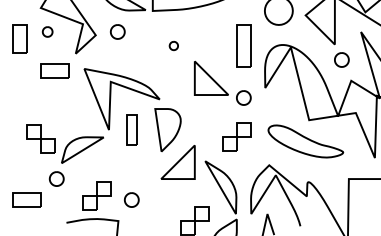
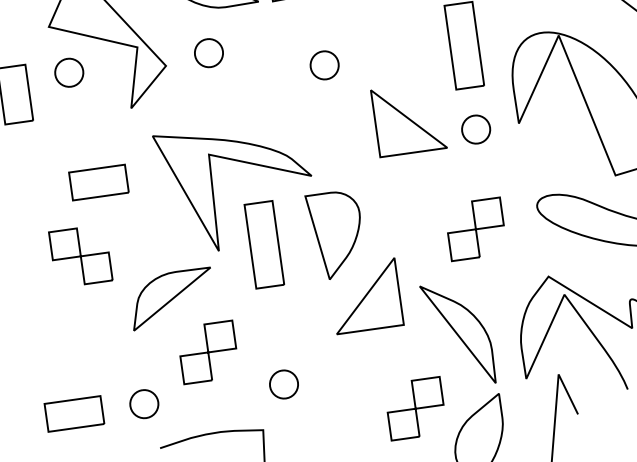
part: (47, 31) -> (68, 71), size x1.43
part: (173, 45) -> (323, 64), size x1.67
part: (54, 70) -> (98, 181), moved
part: (243, 97) -> (475, 128), moved
part: (131, 129) -> (263, 243), size x1.43
part: (40, 138) -> (80, 255), moved
part: (56, 178) -> (143, 403), moved
part: (96, 195) -> (207, 351), moved

